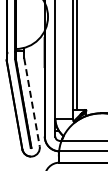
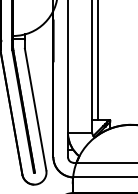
line: (31, 102) -> (34, 109), dashed -> solid

